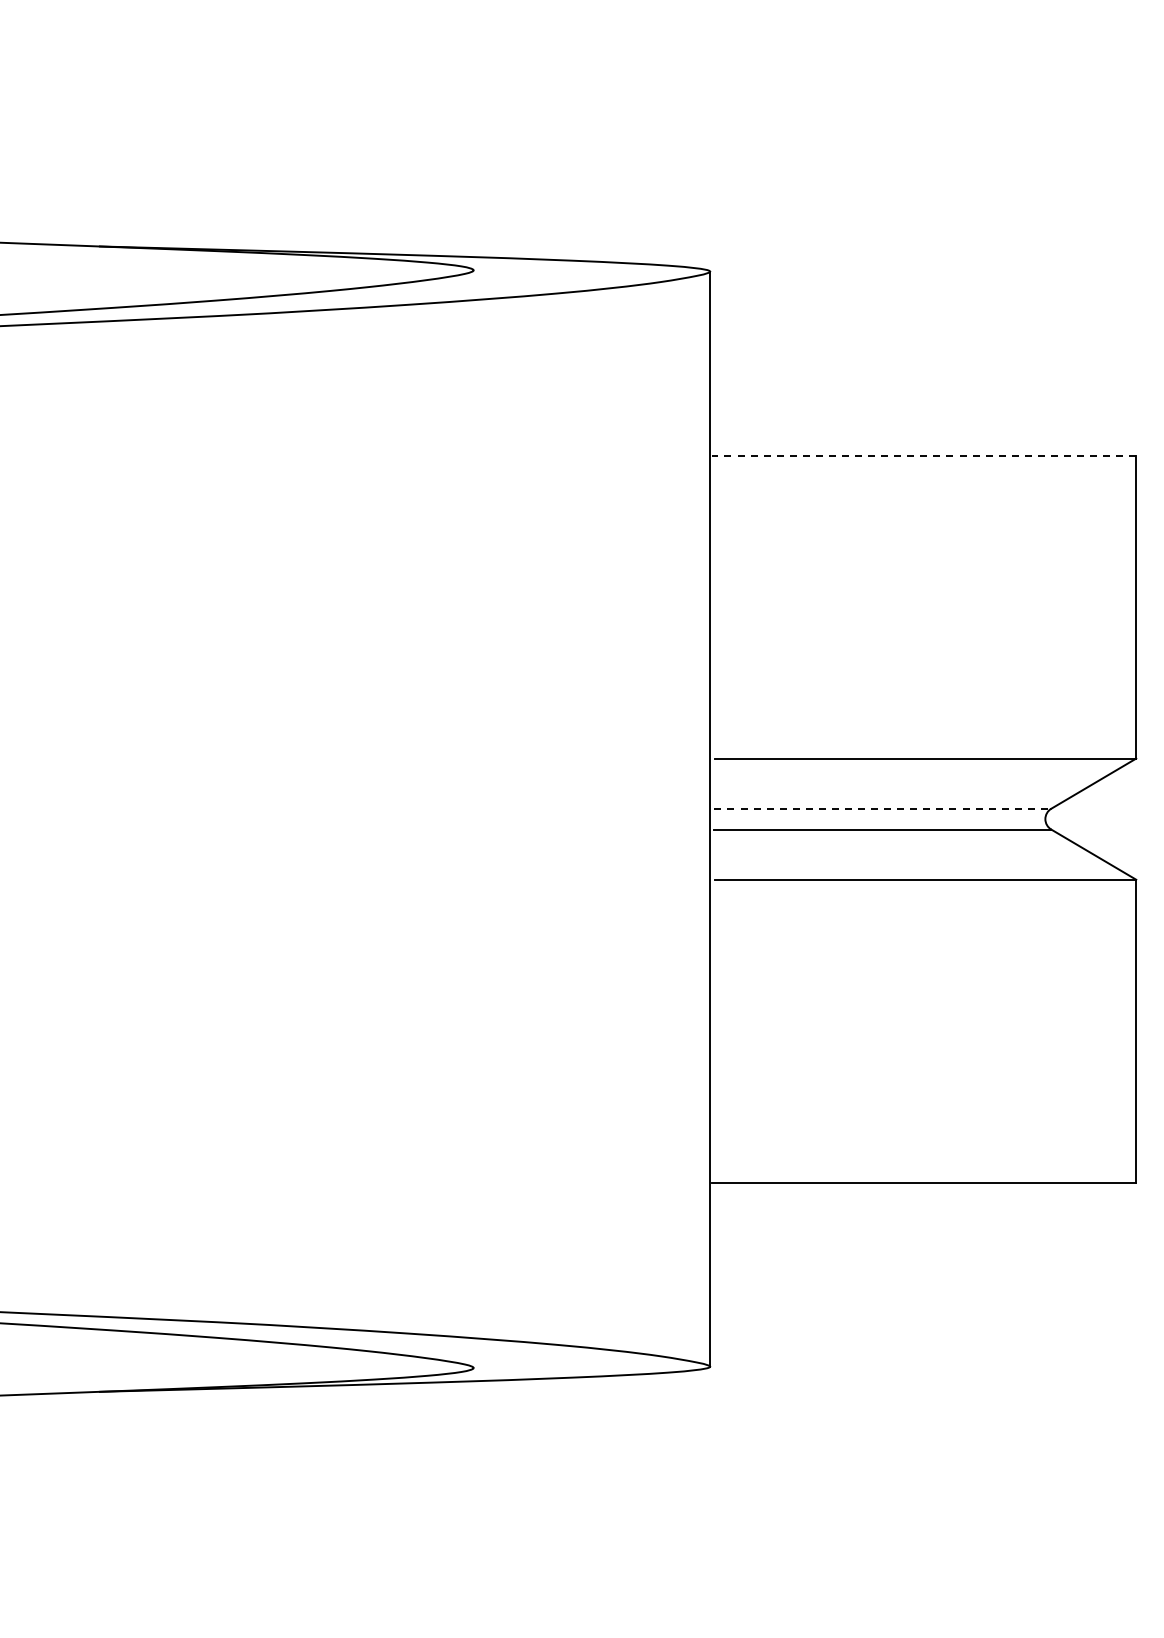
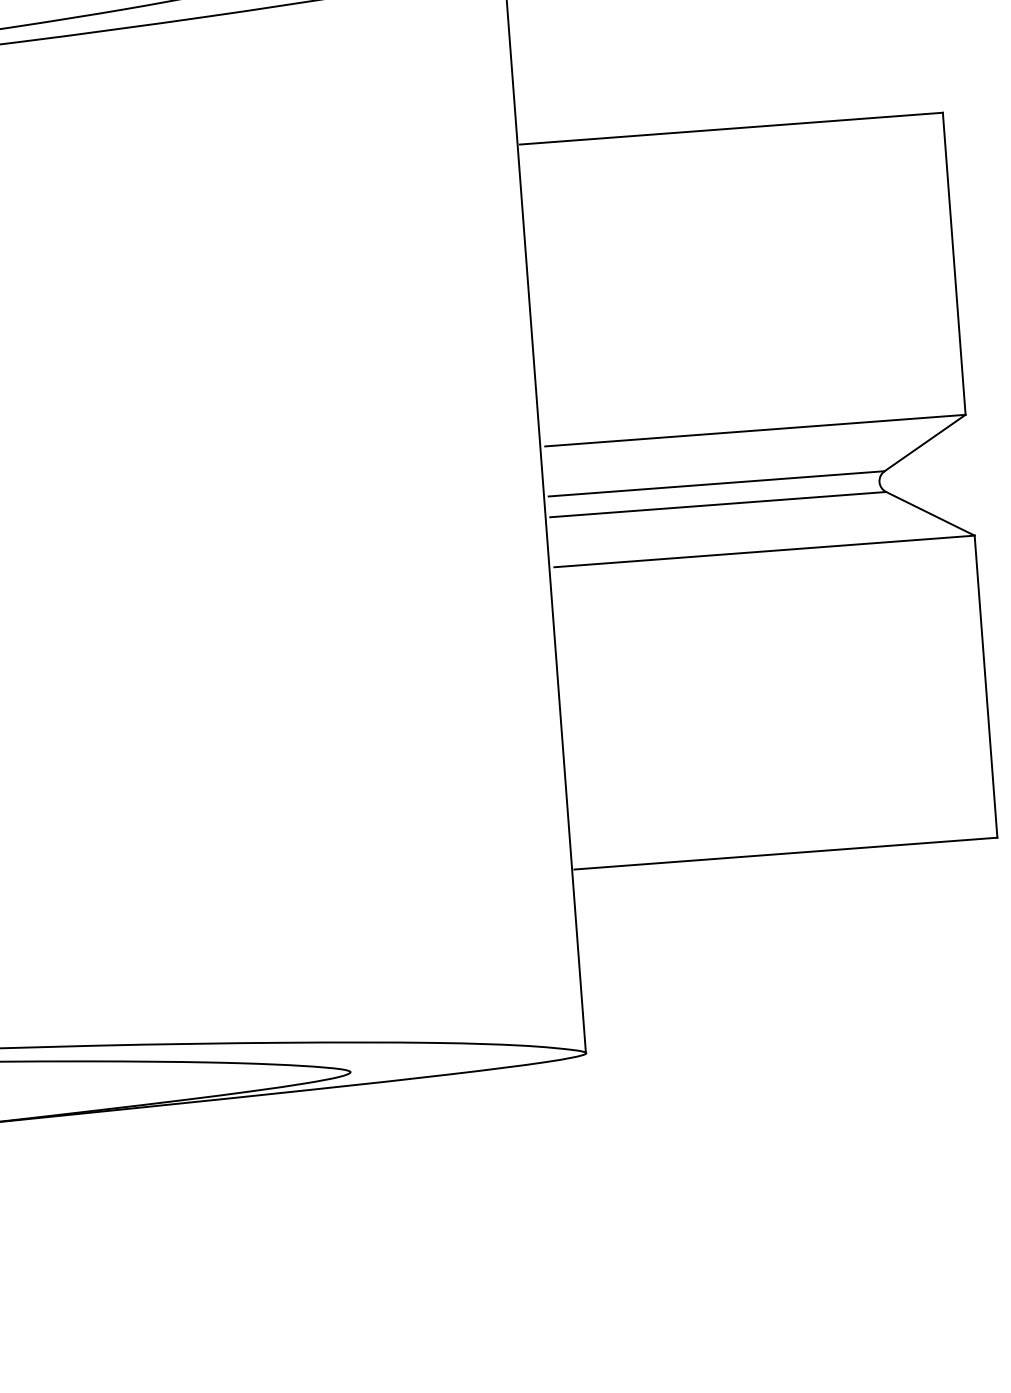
line: (923, 455) -> (730, 128), dashed -> solid
line: (883, 808) -> (717, 483), dashed -> solid

